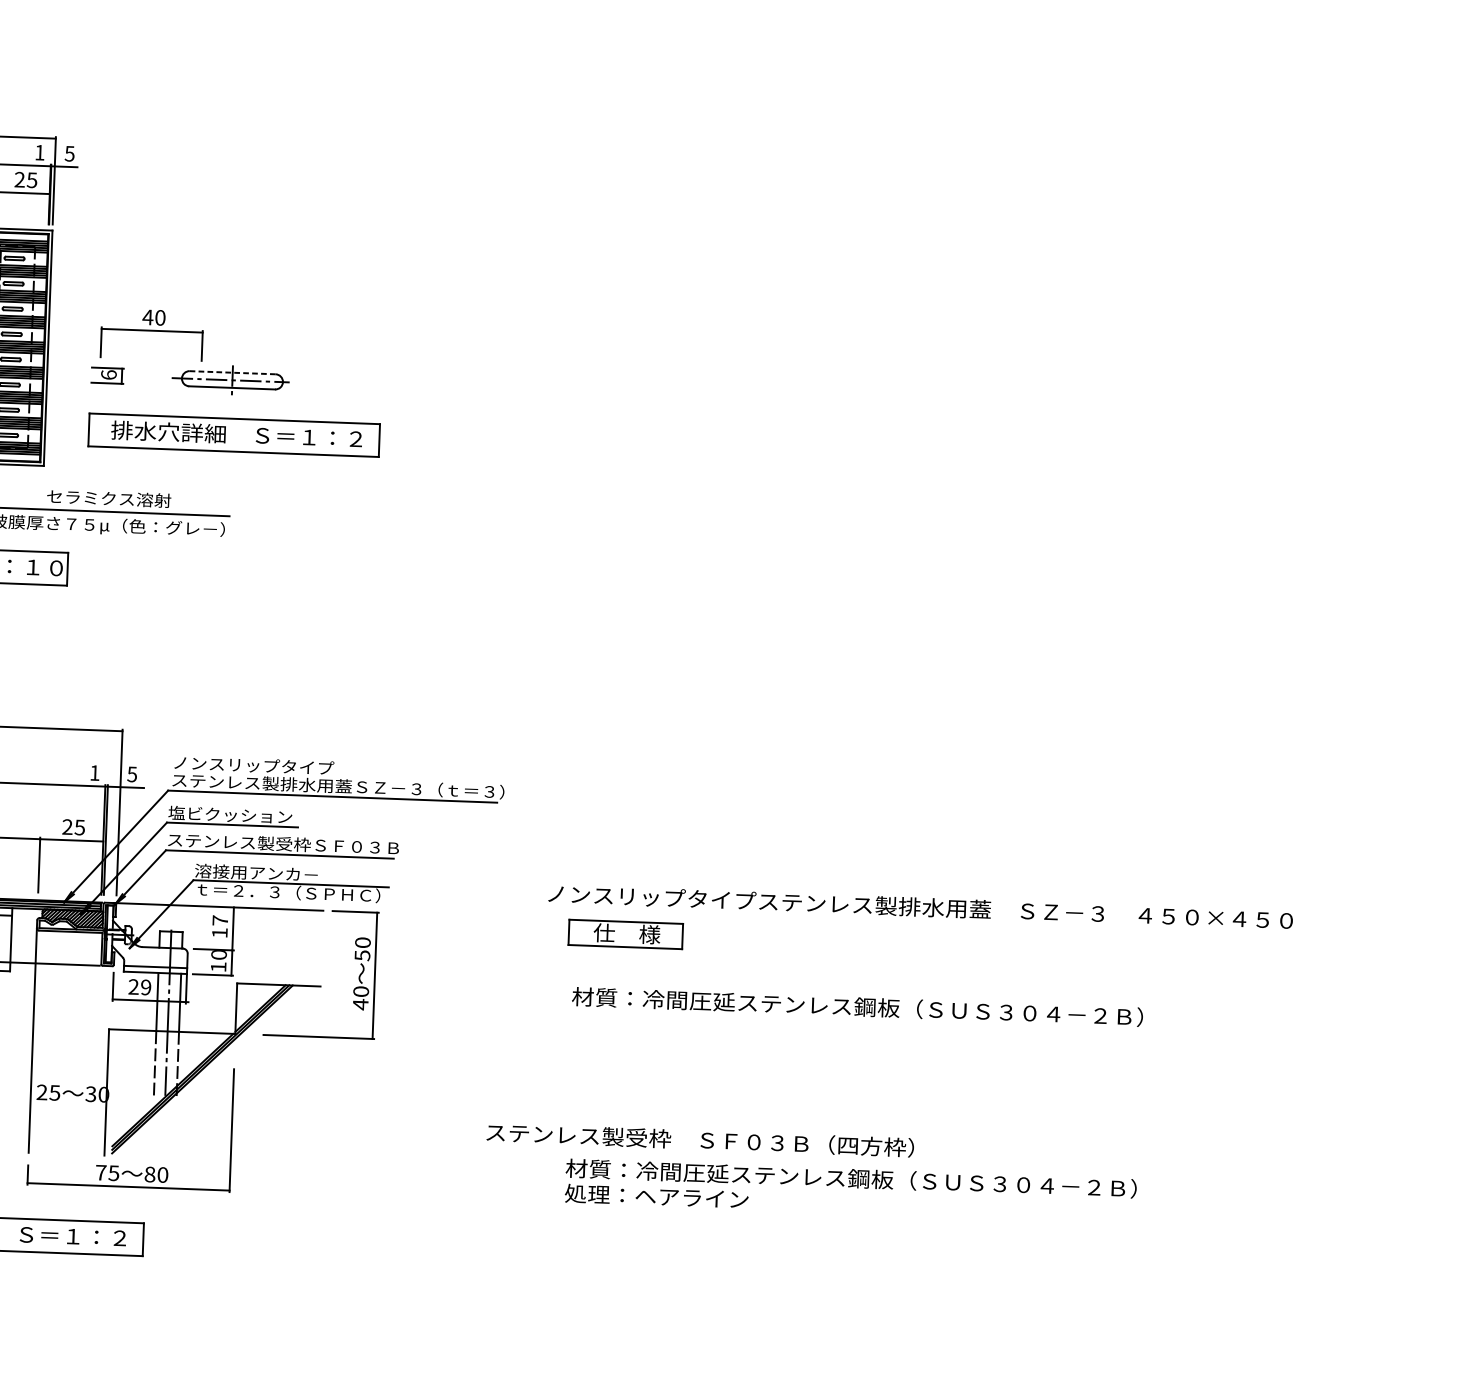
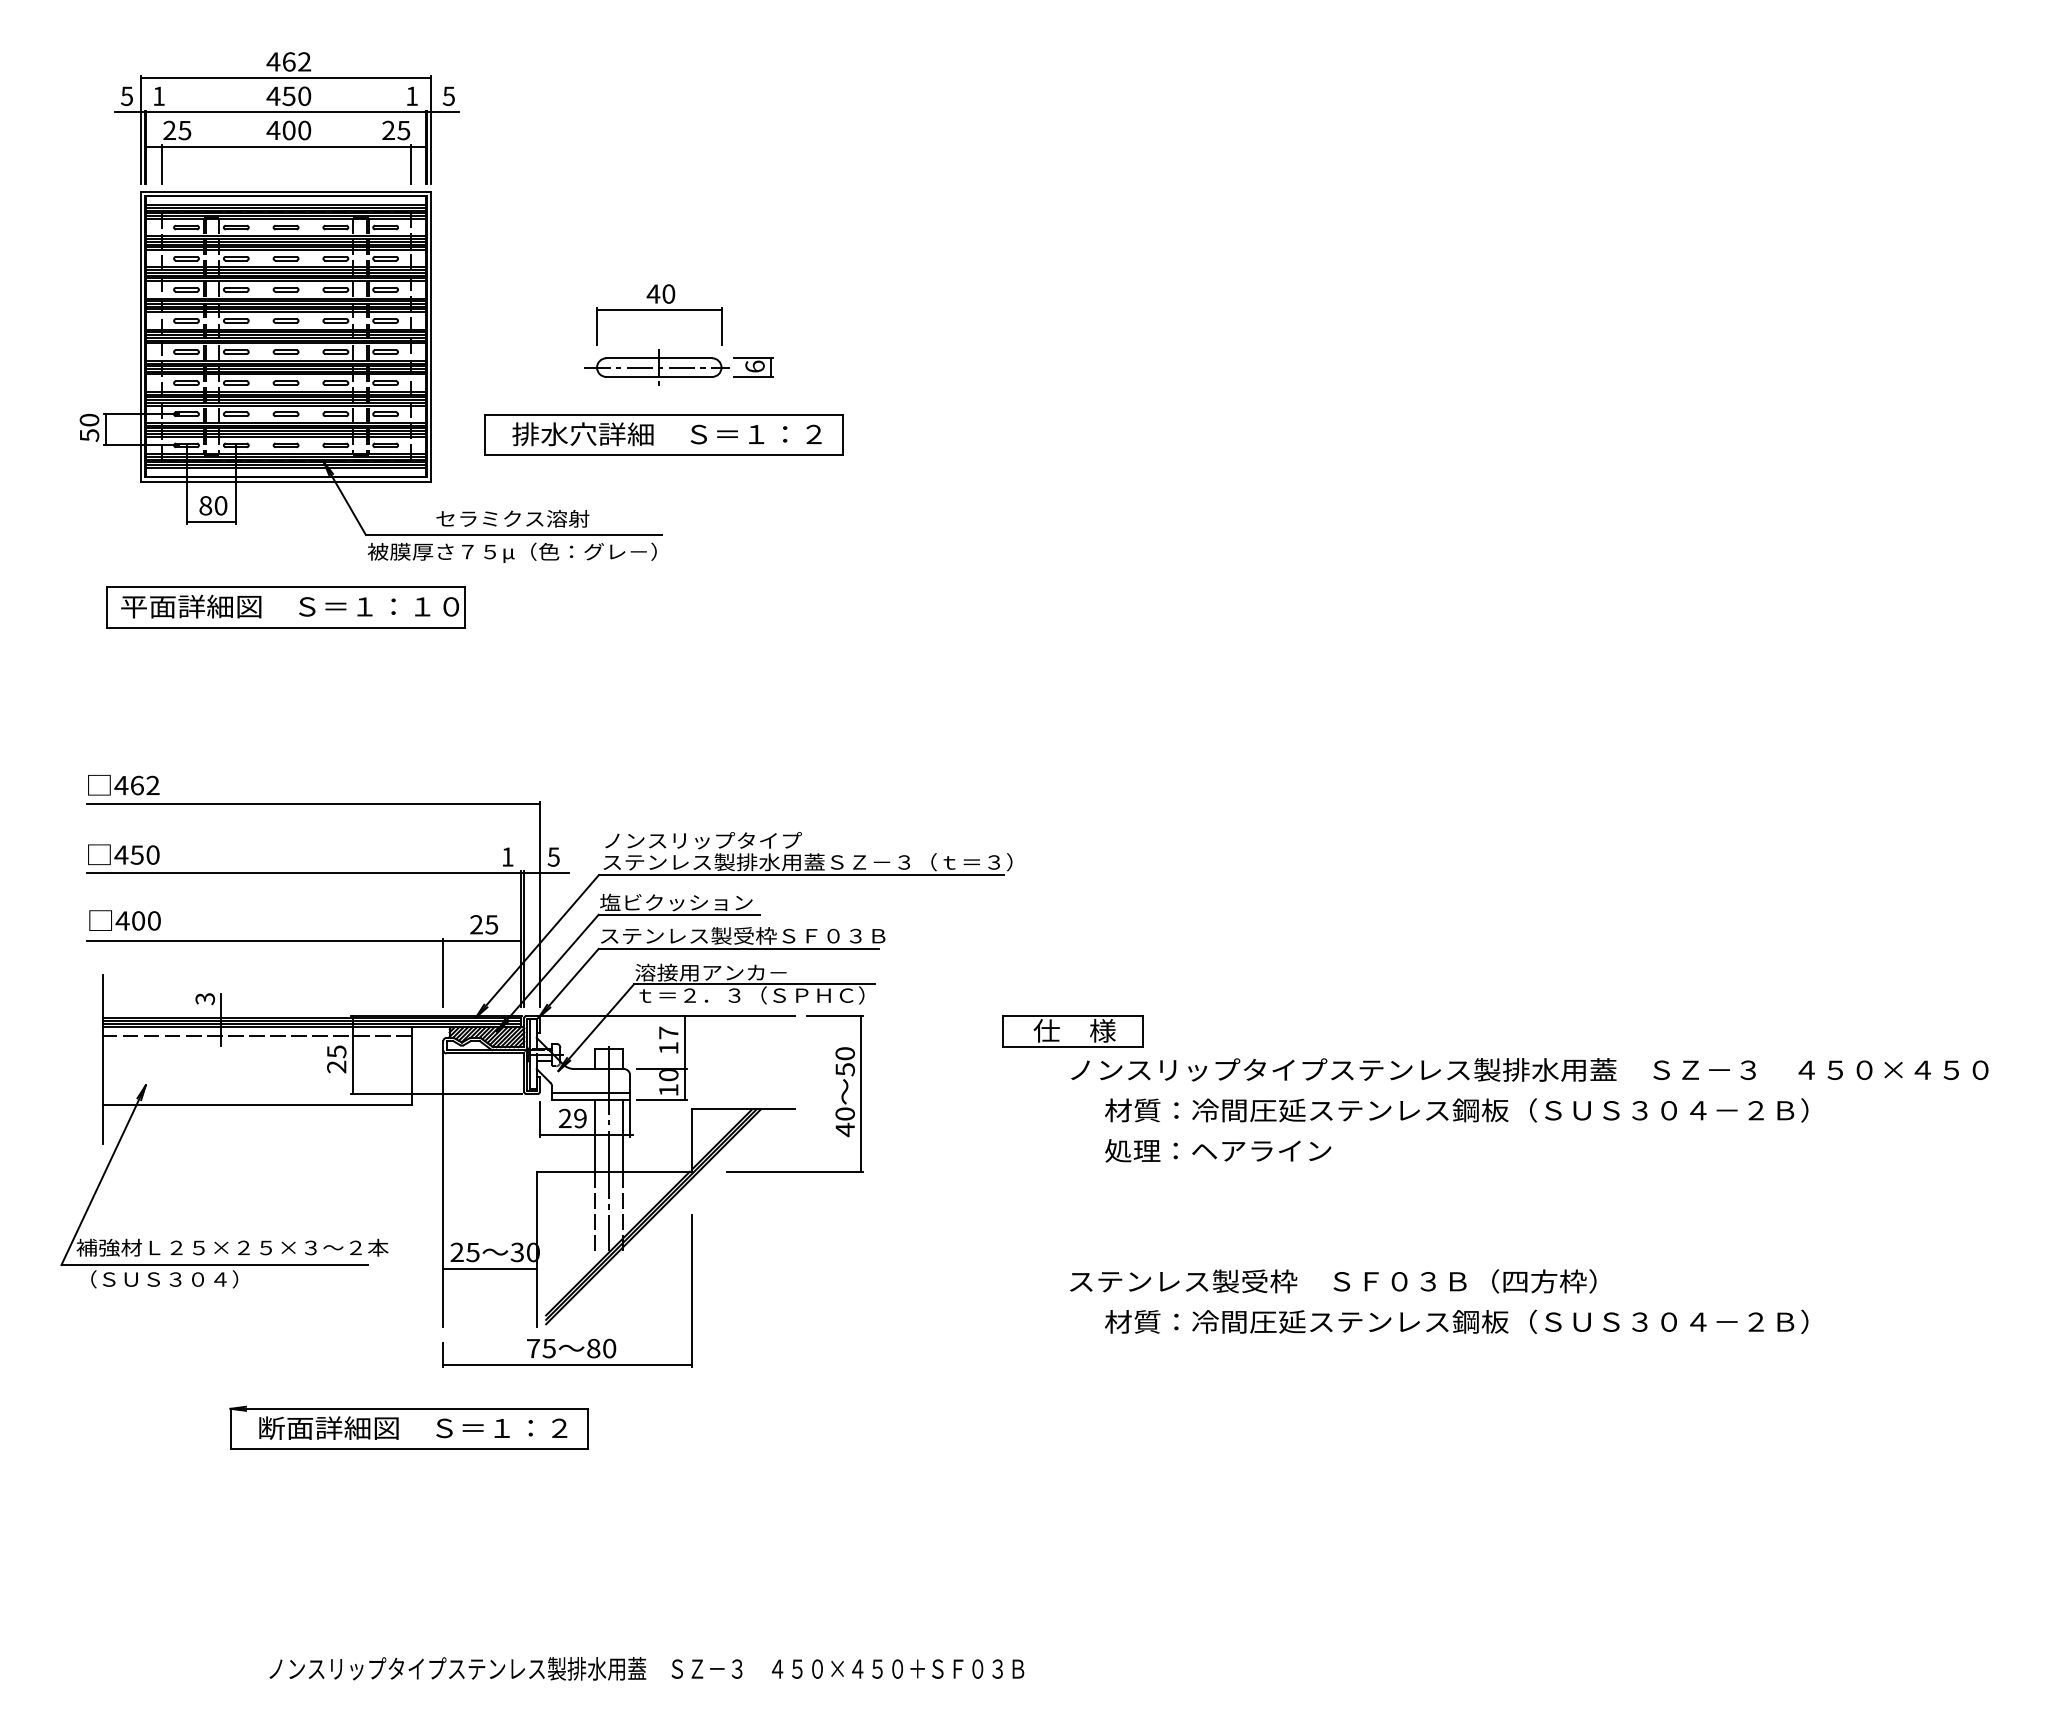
line: (36, 208) -> (410, 164), added
part: (152, 334) -> (659, 314), moved
line: (232, 372) -> (659, 358), dashed -> solid
part: (107, 375) -> (753, 367), moved
text: (920, 906) -> (1529, 1069), moved
part: (625, 934) -> (1072, 1031), moved
line: (67, 1106) -> (489, 1268), added
text: (700, 1140) -> (1333, 1281), moved
text: (657, 1196) -> (1218, 1150), moved

